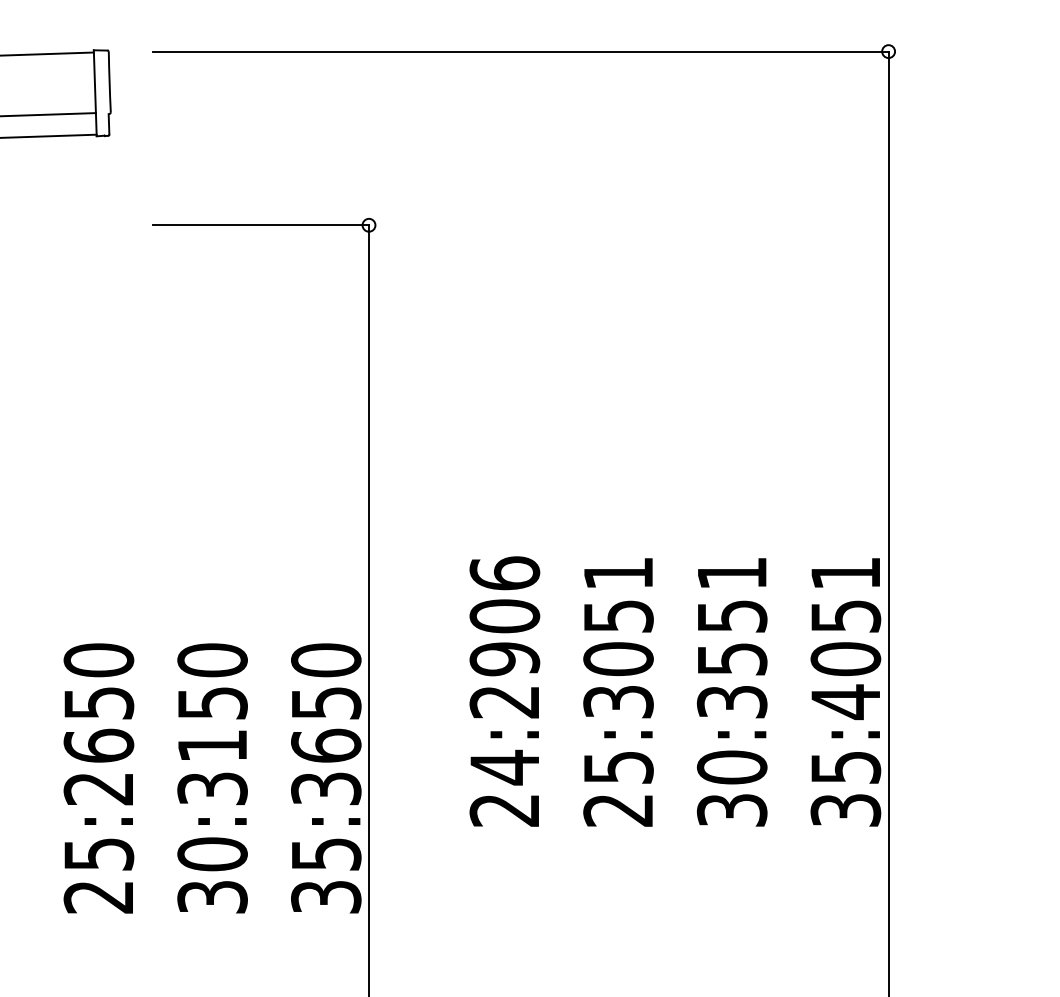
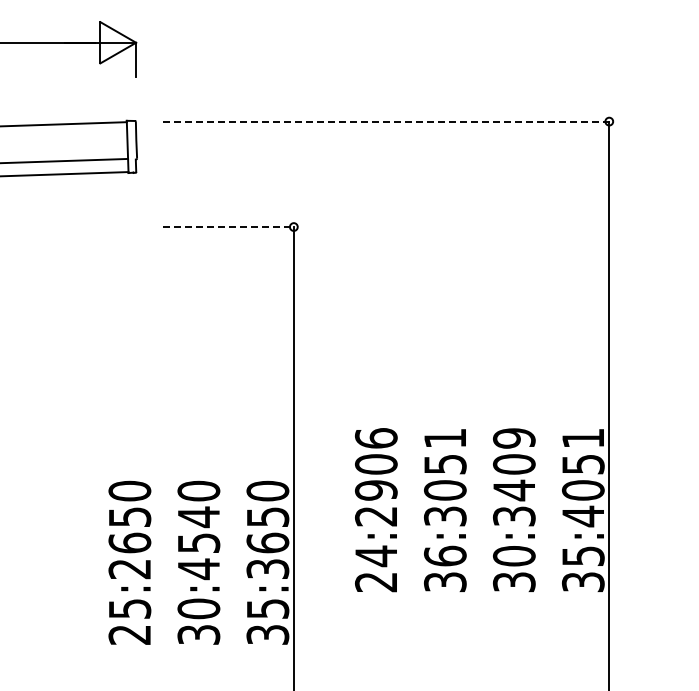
line: (521, 51) -> (386, 121), solid -> dashed
line: (261, 226) -> (228, 227), solid -> dashed
text: (730, 616) -> (513, 464), 30:3551 -> 30:3409
text: (211, 746) -> (198, 543), 30:3150 -> 30:4540
text: (618, 787) -> (445, 568), 25:3051 -> 36:3051

